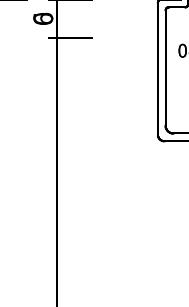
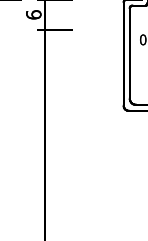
text: (42, 18) -> (33, 14), 0 -> 6

